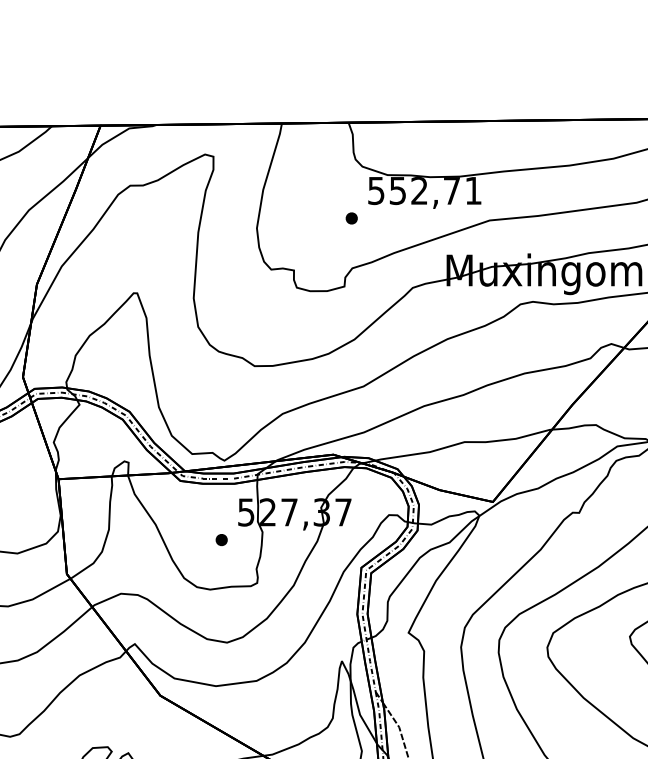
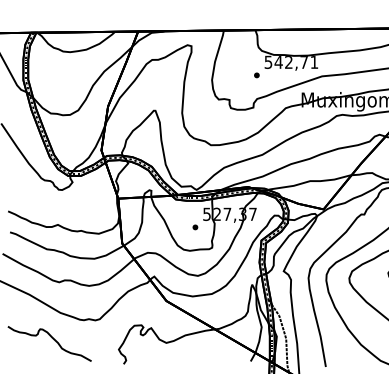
text: (397, 191) -> (278, 62), 552,71 -> 542,71

